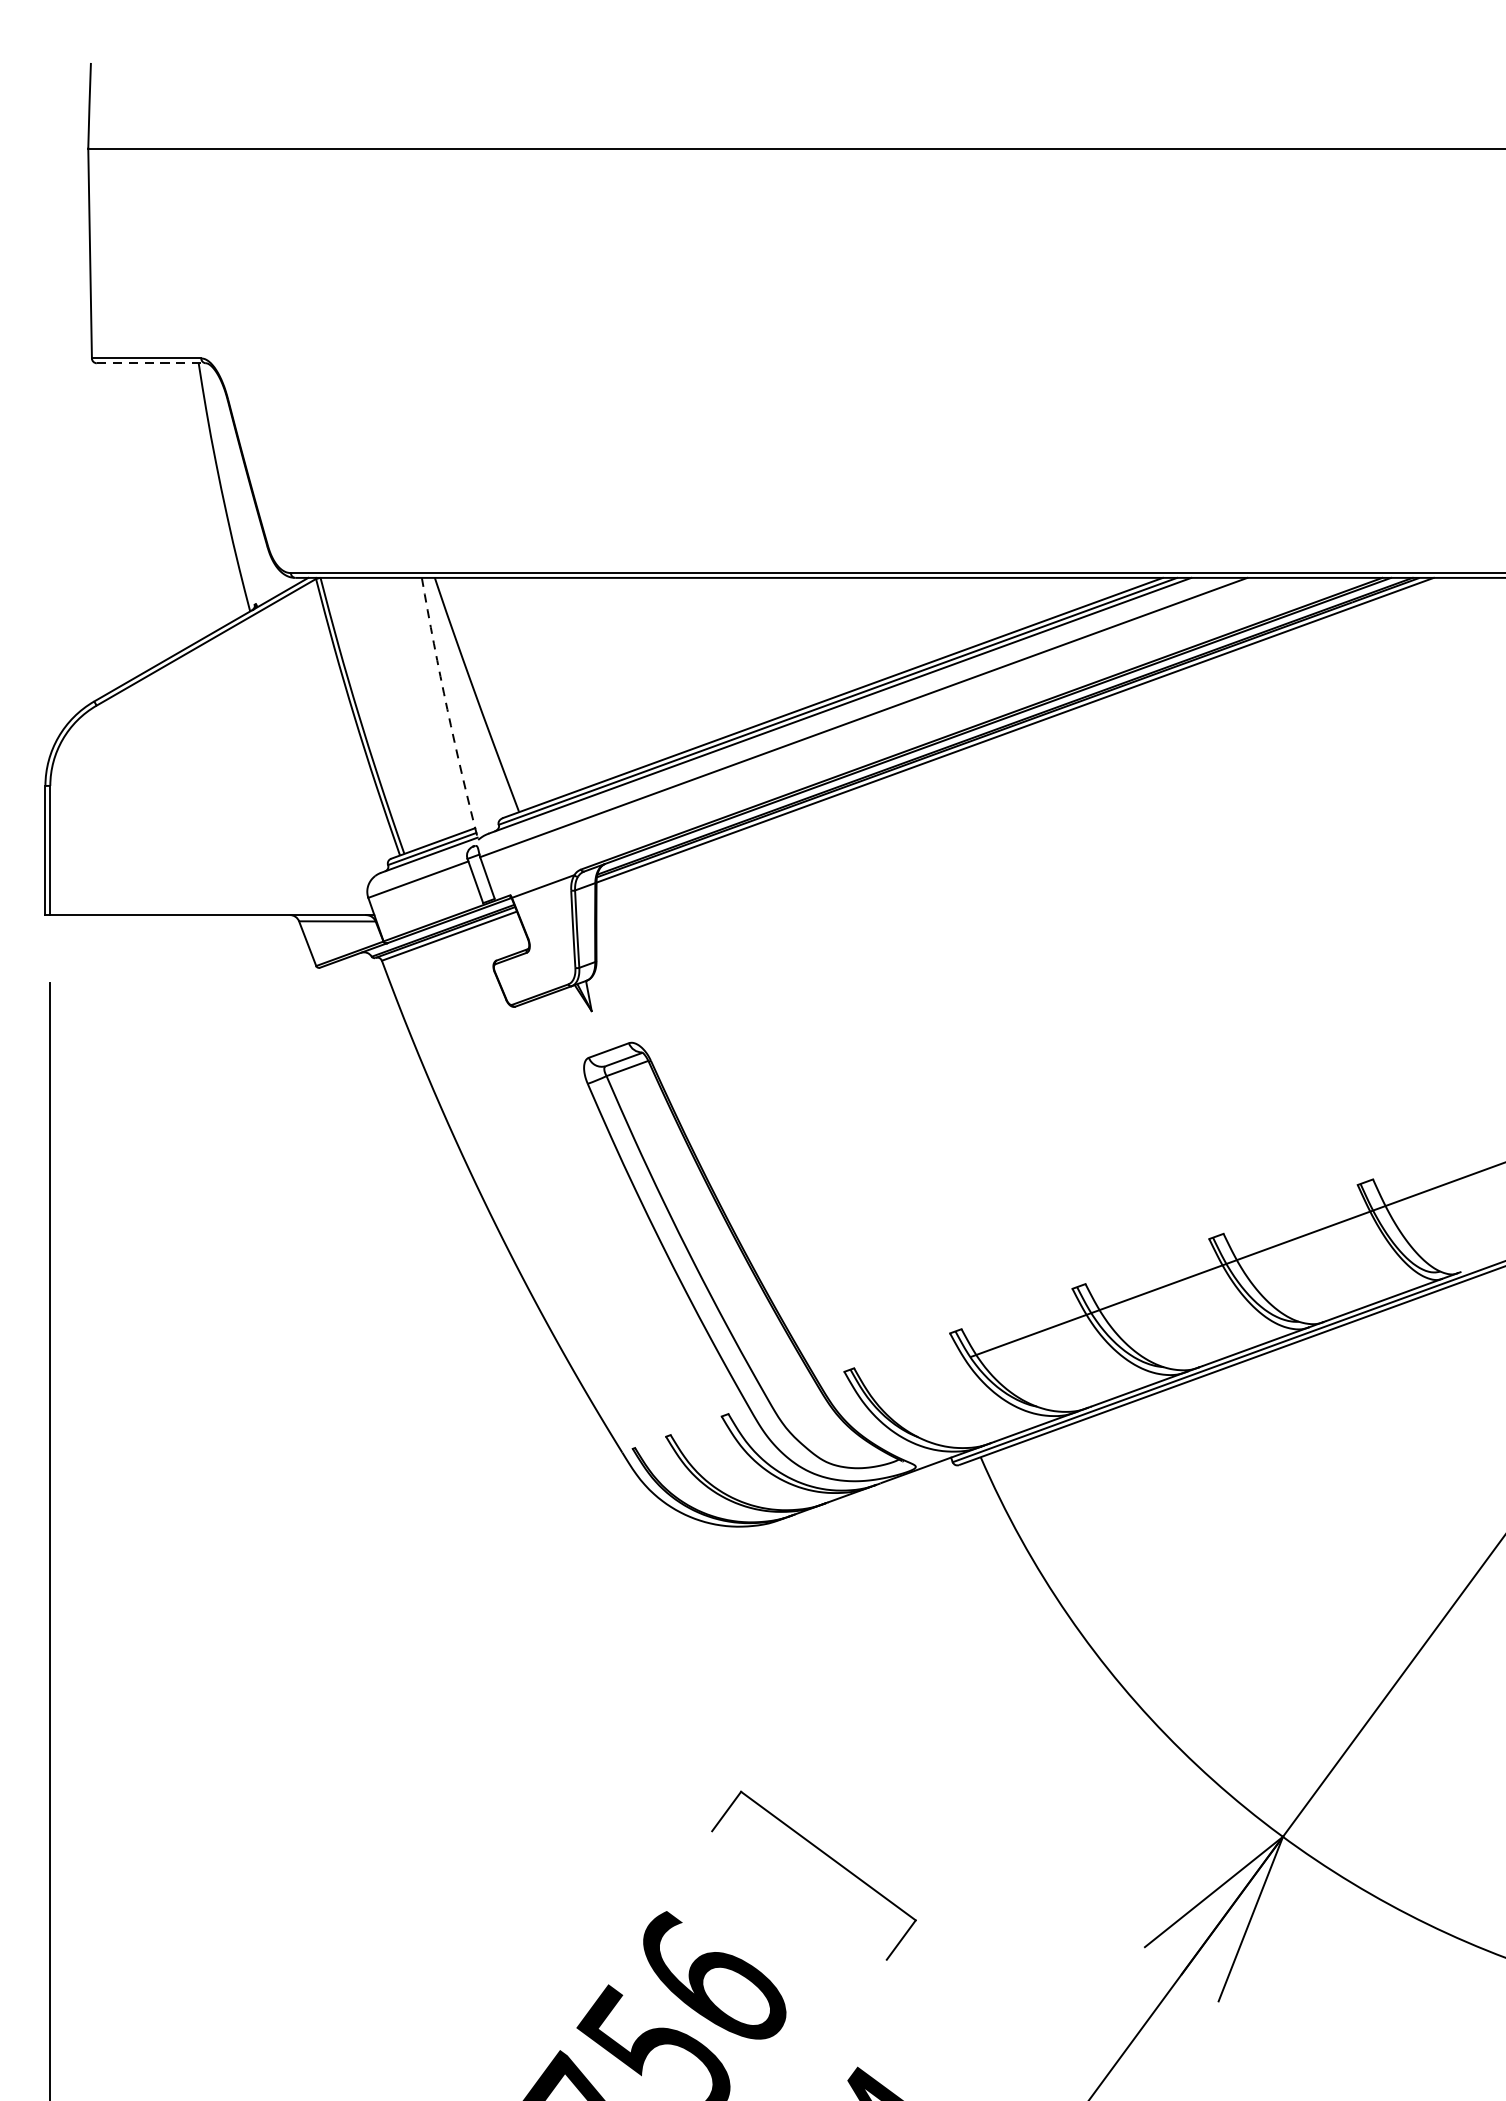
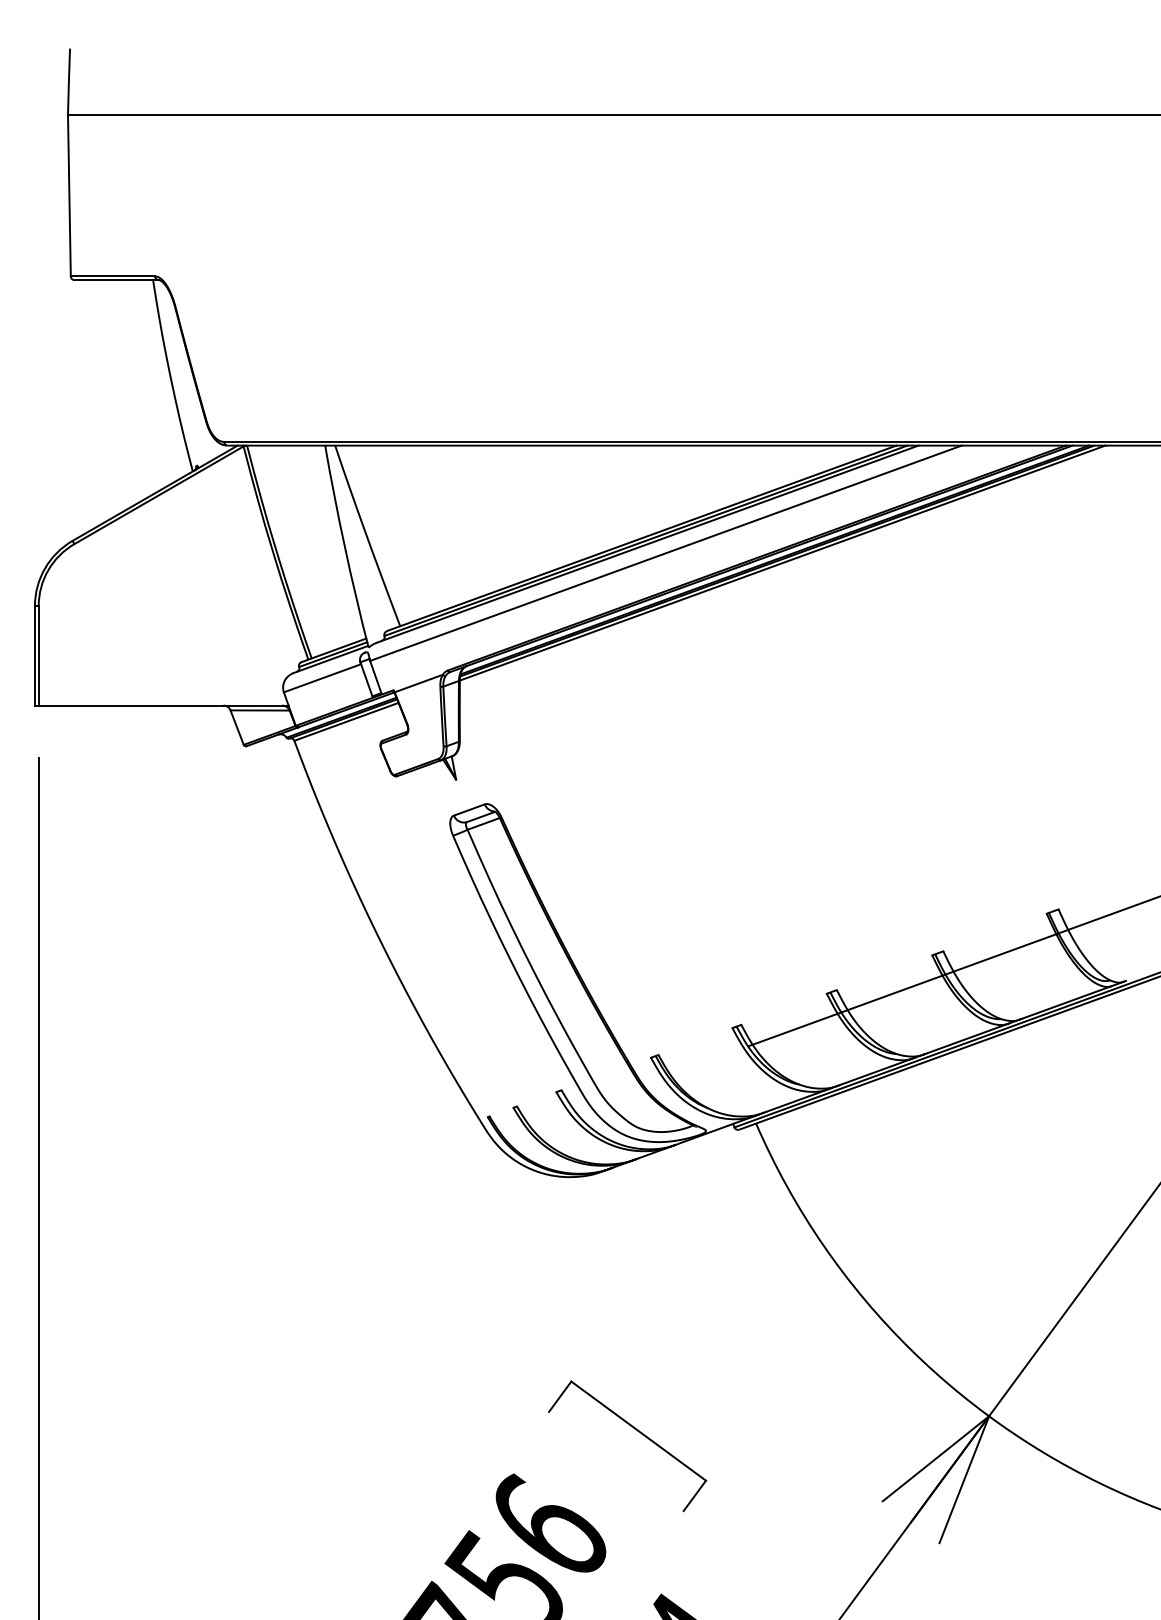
line: (152, 363) -> (117, 280), dashed -> solid
arc: (446, 710) -> (344, 547), dashed -> solid

